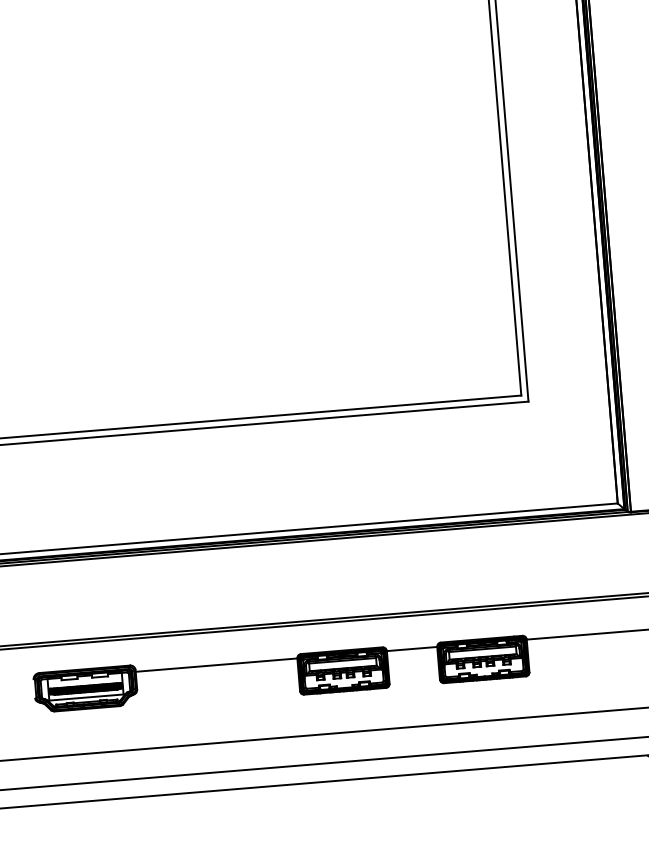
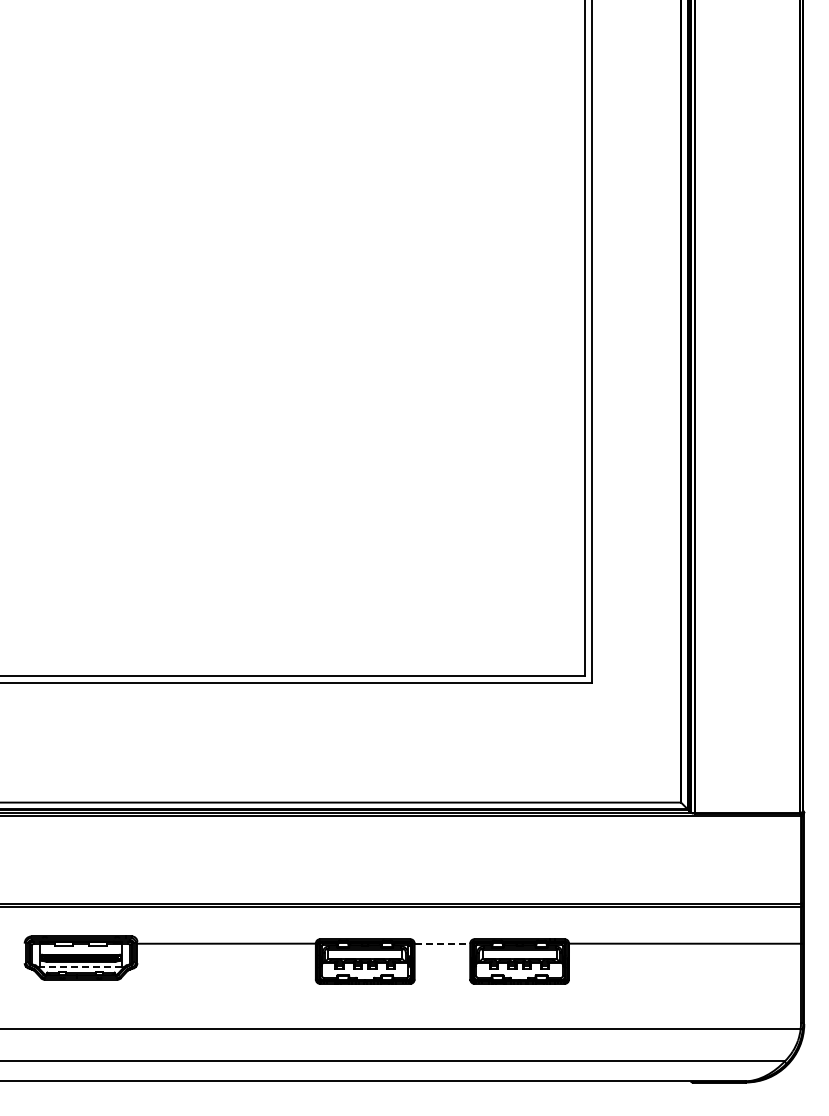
line: (412, 648) -> (442, 943), solid -> dashed
line: (86, 697) -> (81, 967), solid -> dashed

